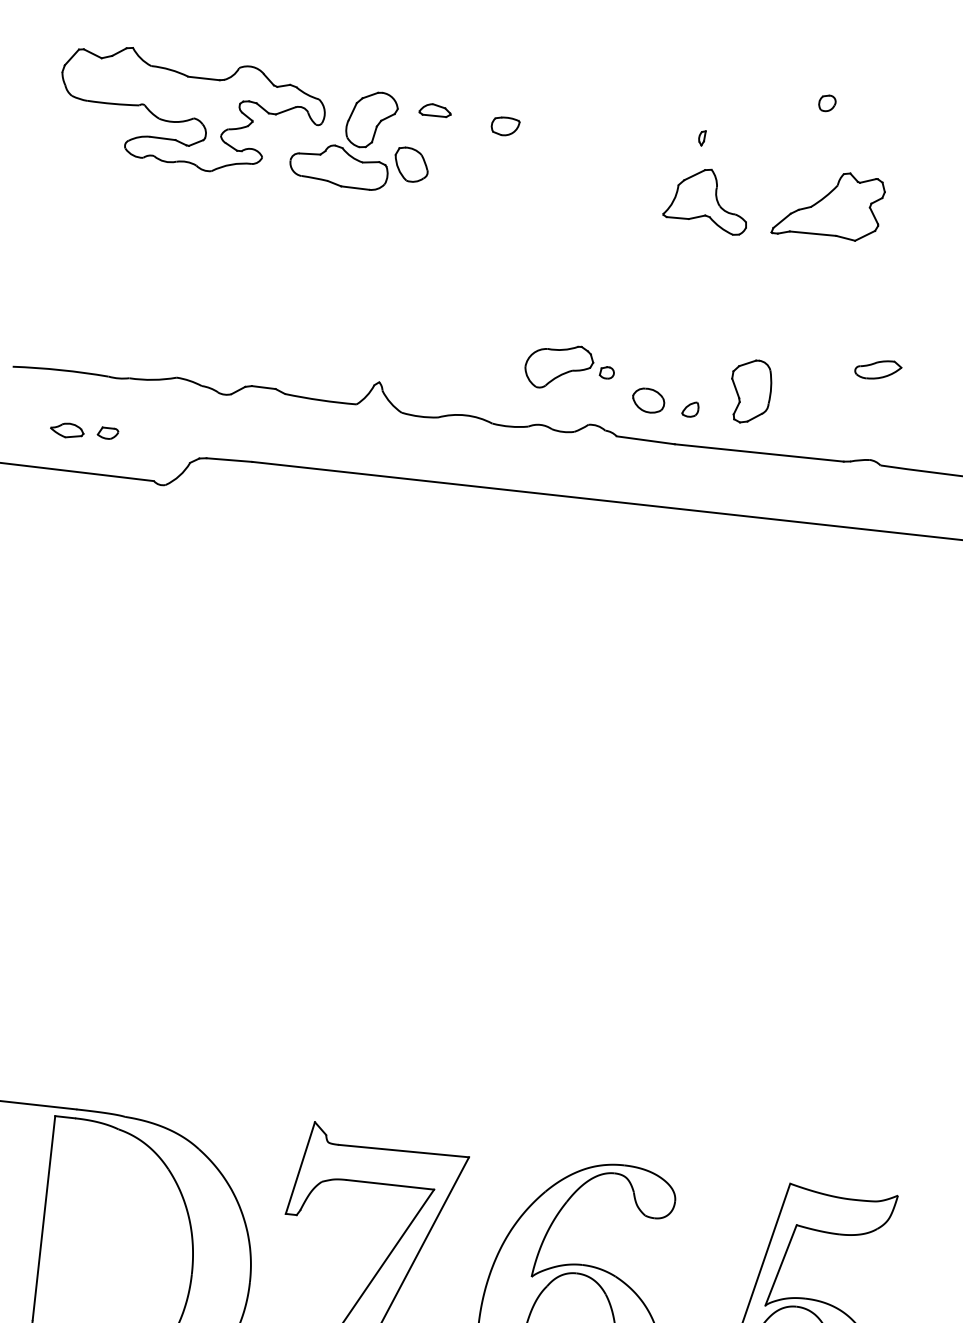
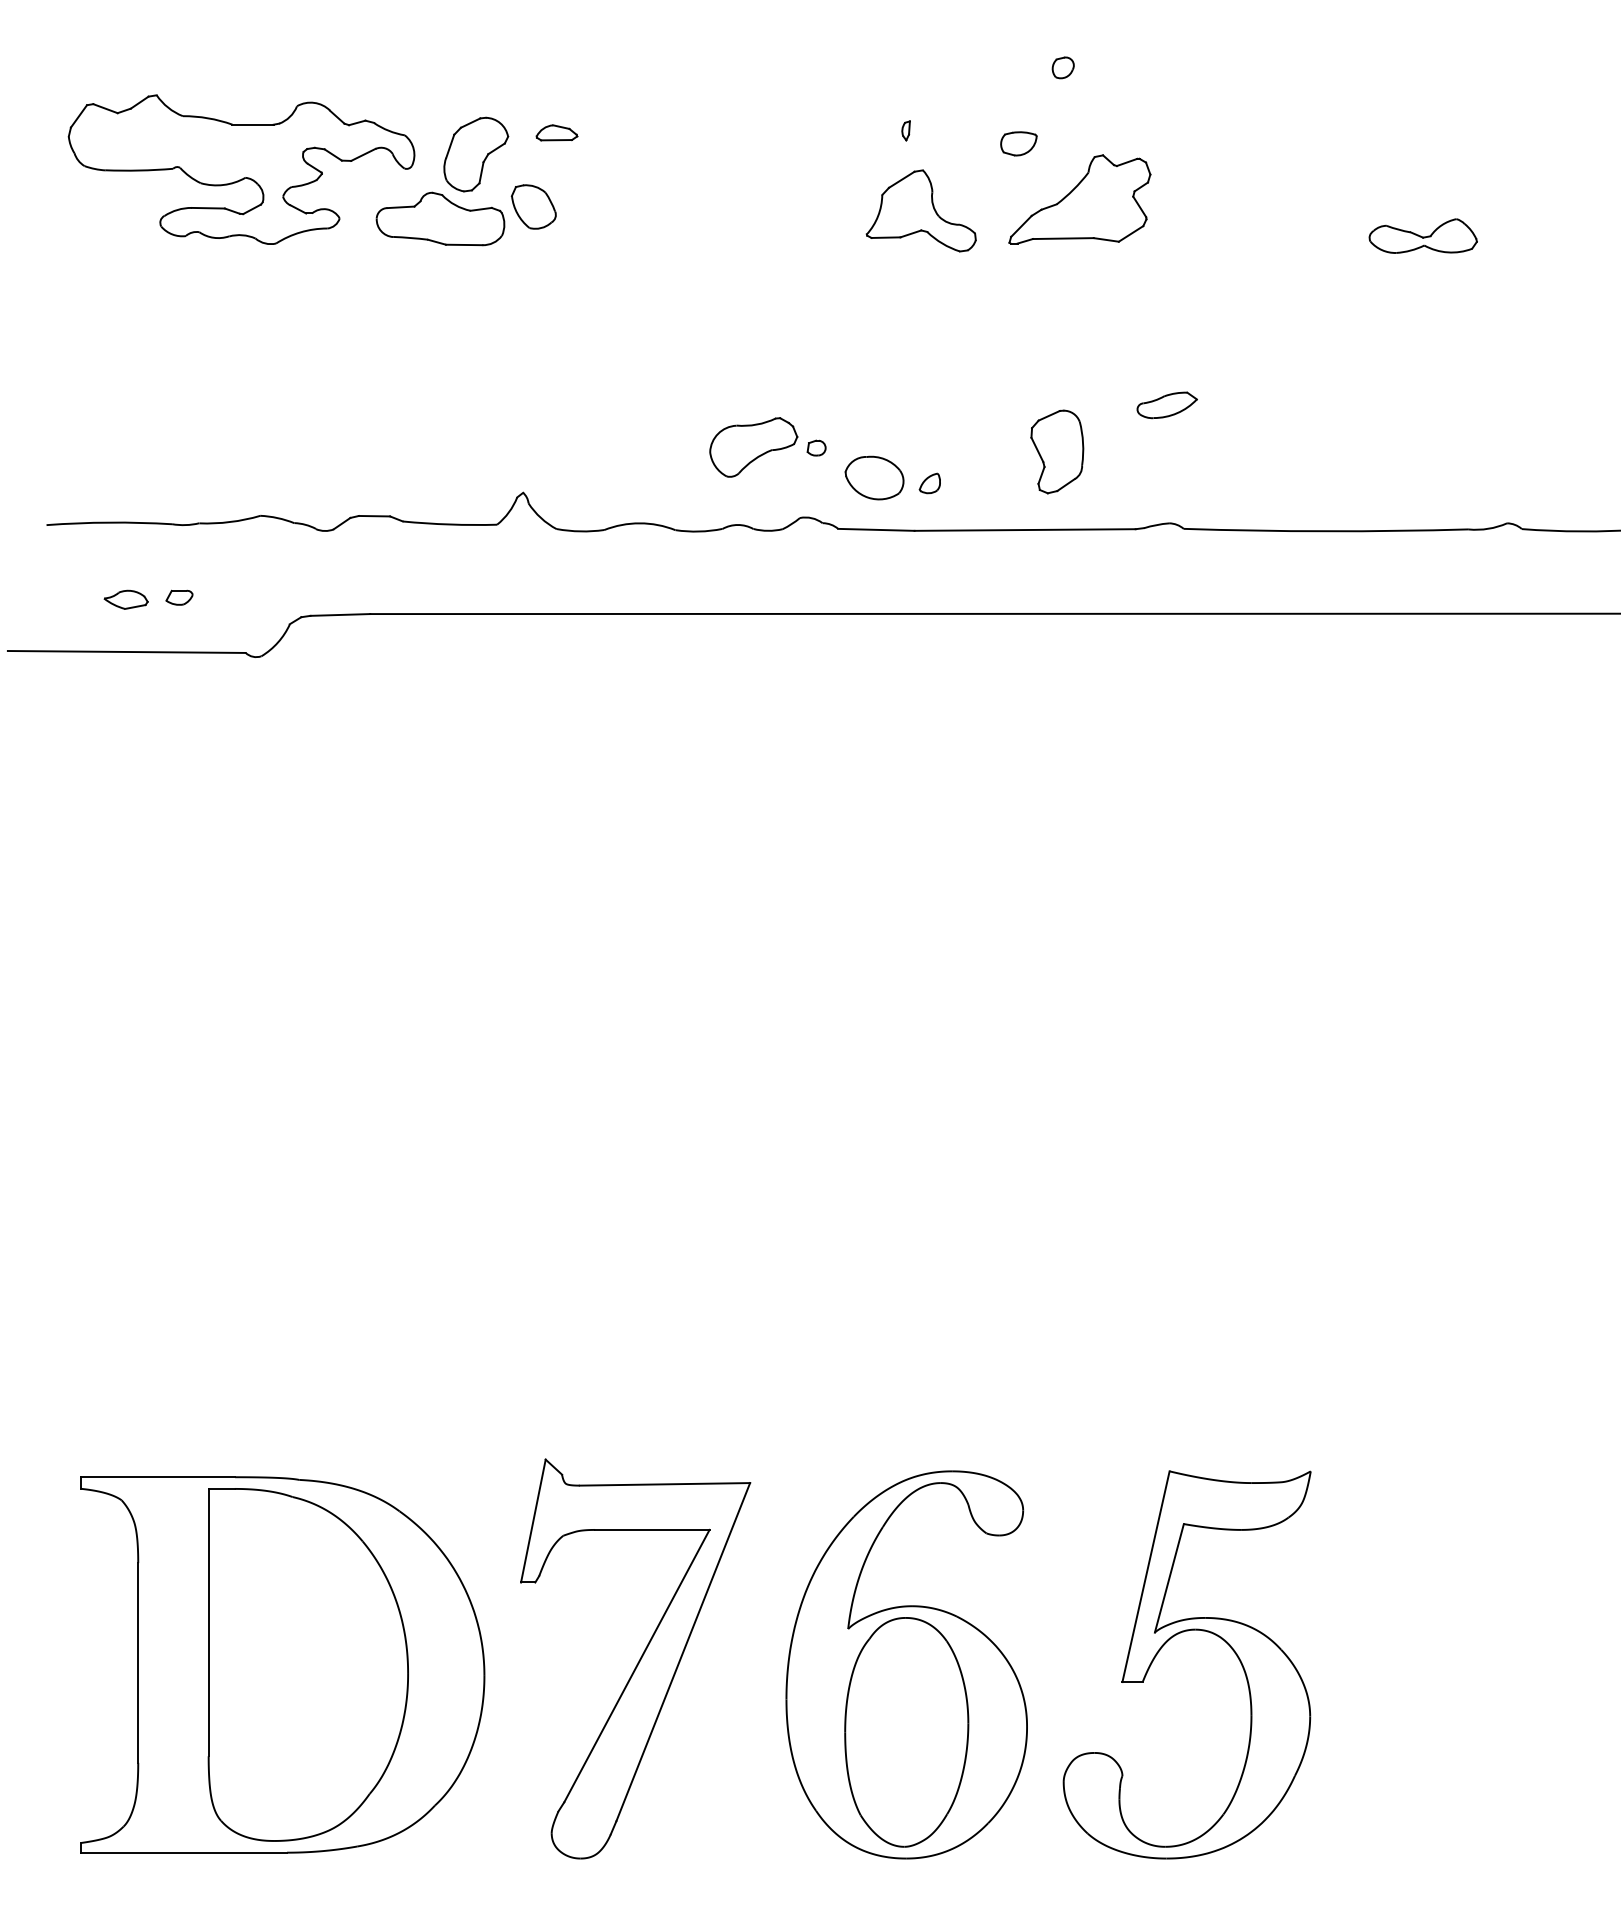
part: (505, 126) -> (1018, 143), moved
part: (750, 391) -> (1057, 451), moved
part: (647, 400) -> (873, 478), size x1.4

